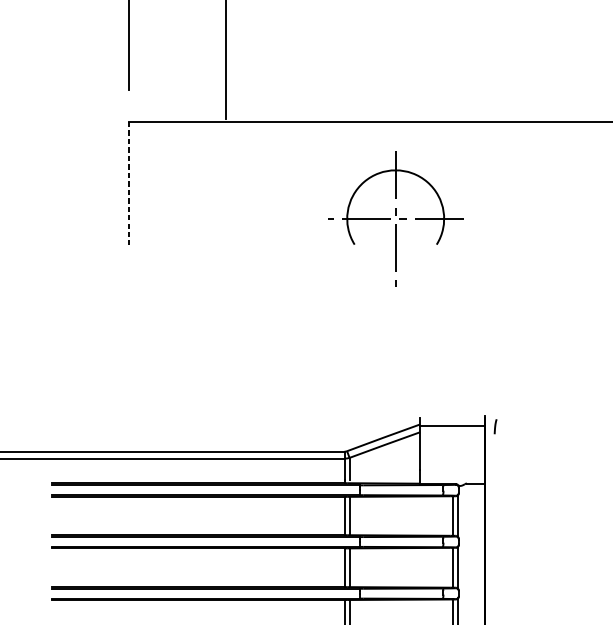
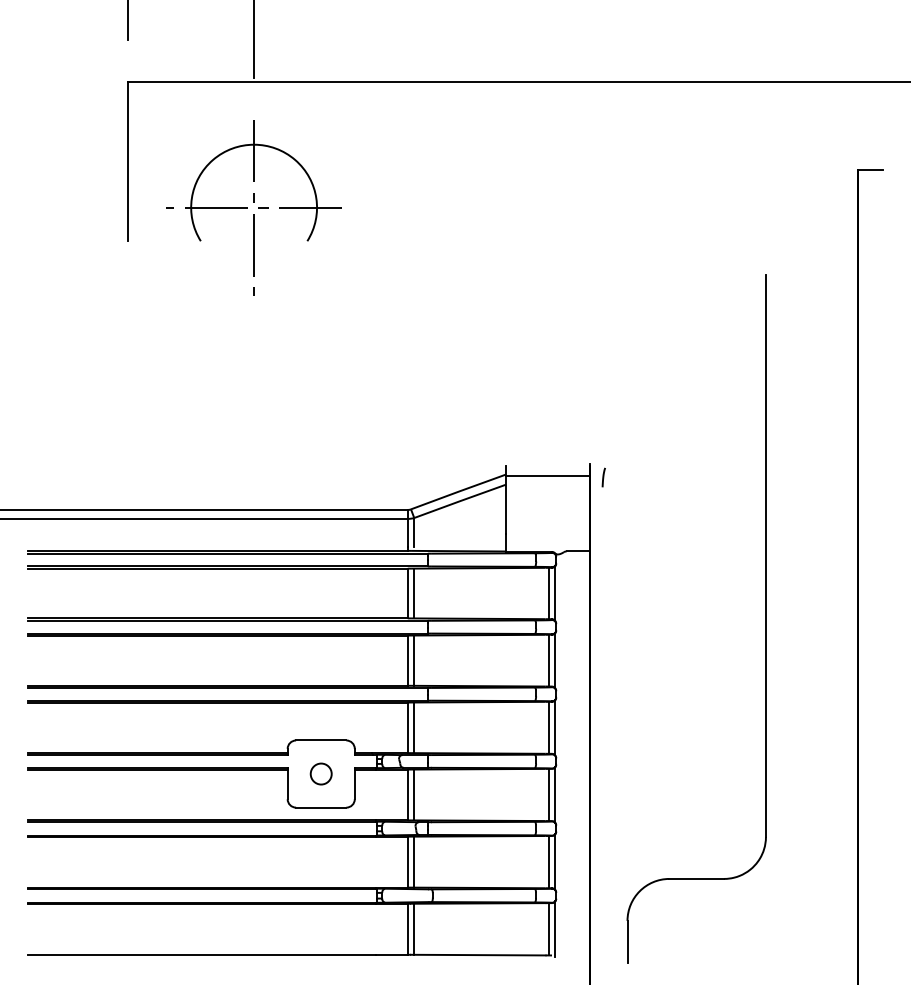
line: (129, 183) -> (128, 161), dashed -> solid
part: (395, 218) -> (253, 207), moved

